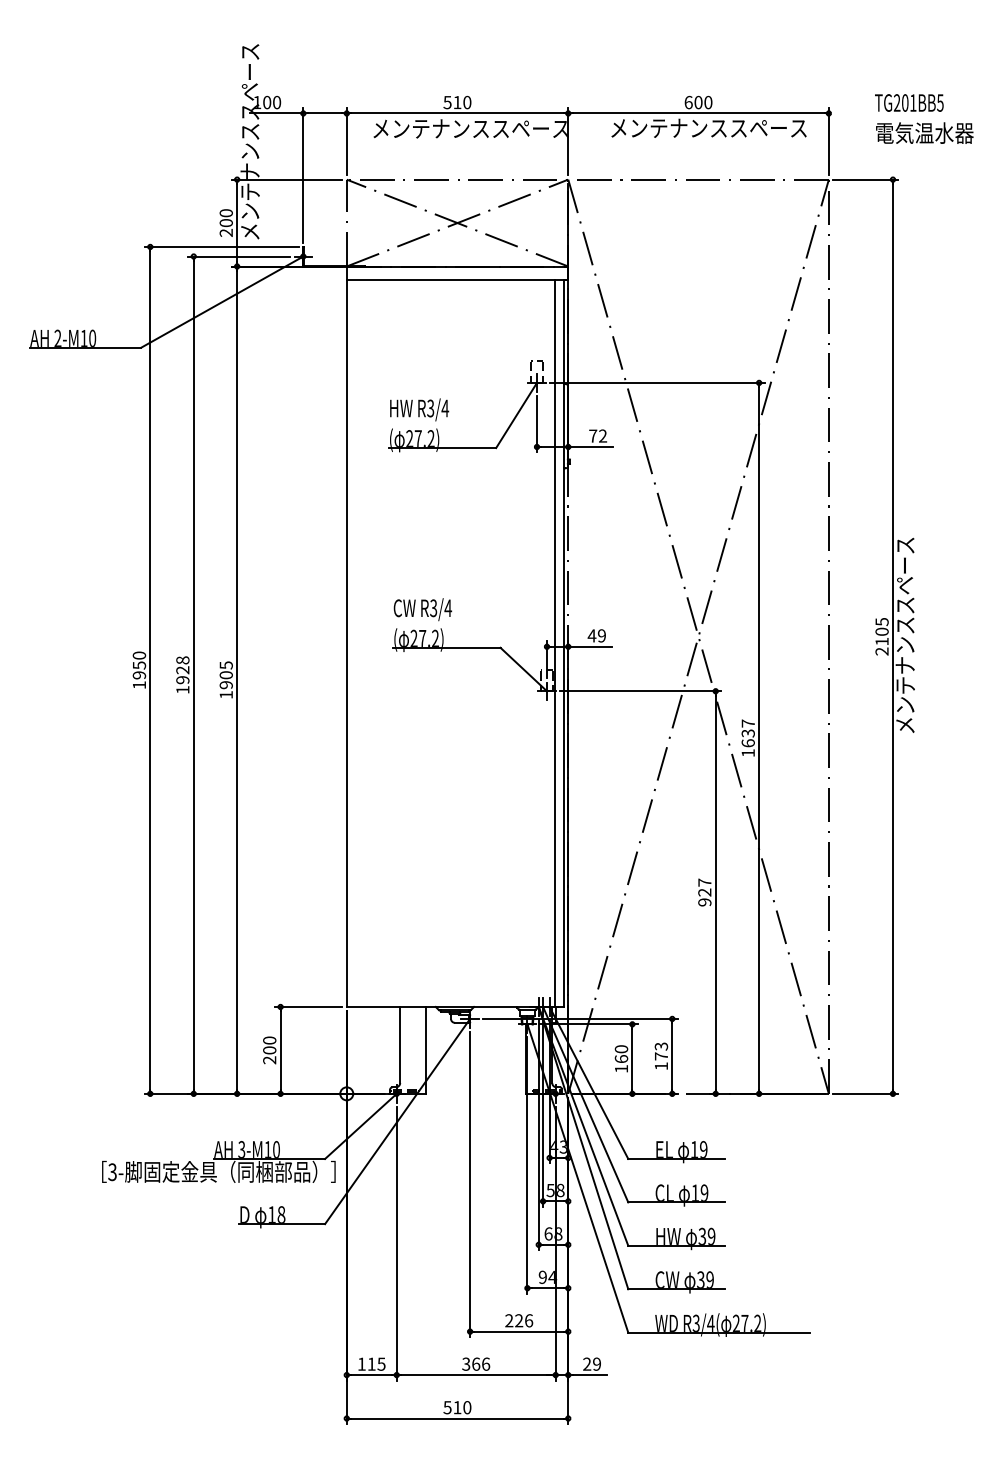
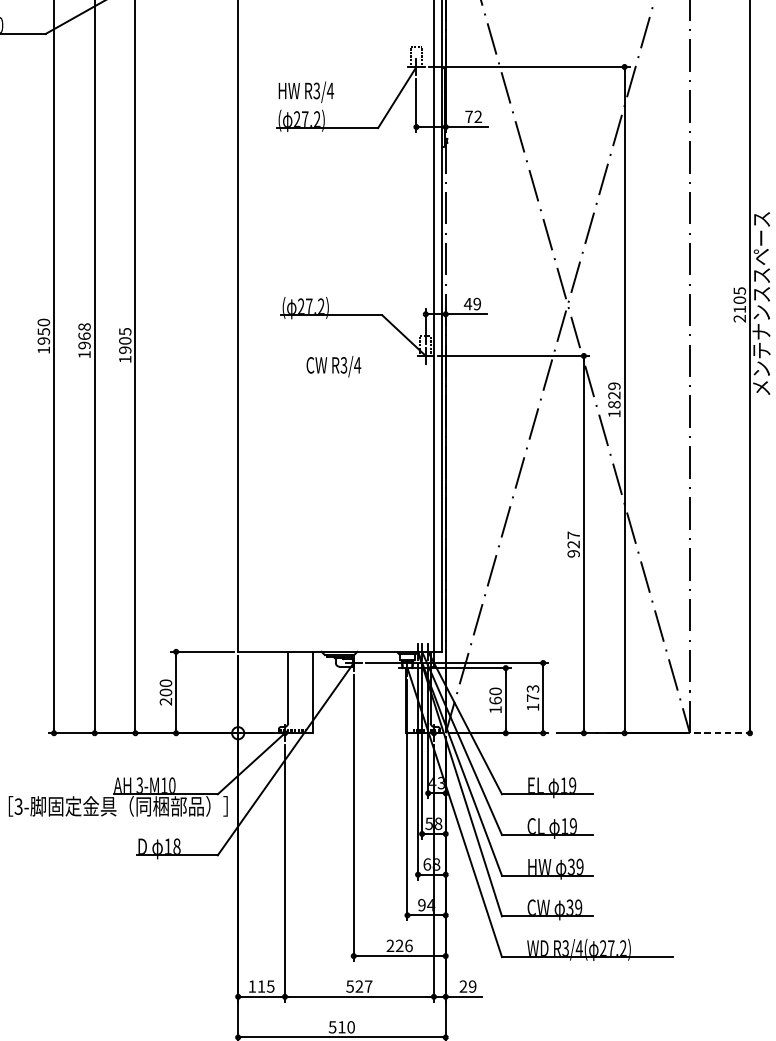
text: (422, 609) -> (333, 366), moved
text: (182, 670) -> (84, 336), 1928 -> 1968
text: (747, 733) -> (613, 395), 1637 -> 1829
line: (865, 1093) -> (724, 732), solid -> dashed
text: (476, 1363) -> (359, 985), 366 -> 527

